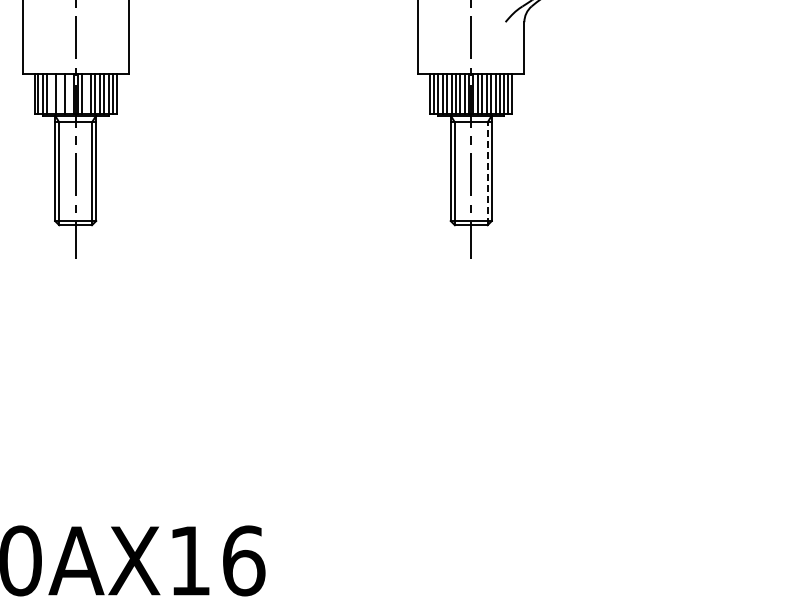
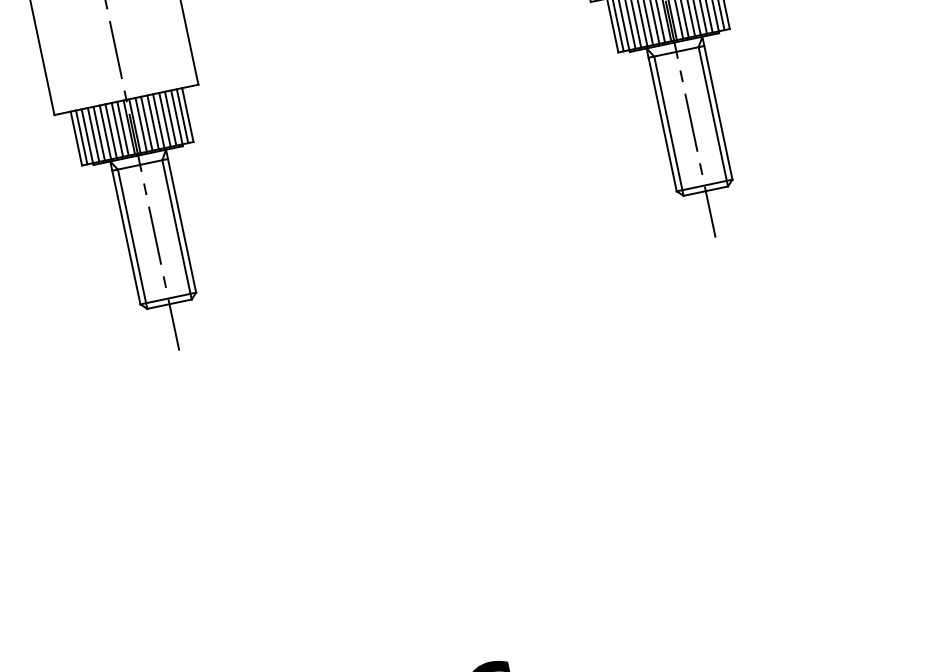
line: (51, 94) -> (99, 133), added
line: (60, 94) -> (111, 131), added
line: (68, 94) -> (122, 129), added
line: (86, 94) -> (146, 123), added
line: (487, 173) -> (713, 116), dashed -> solid

